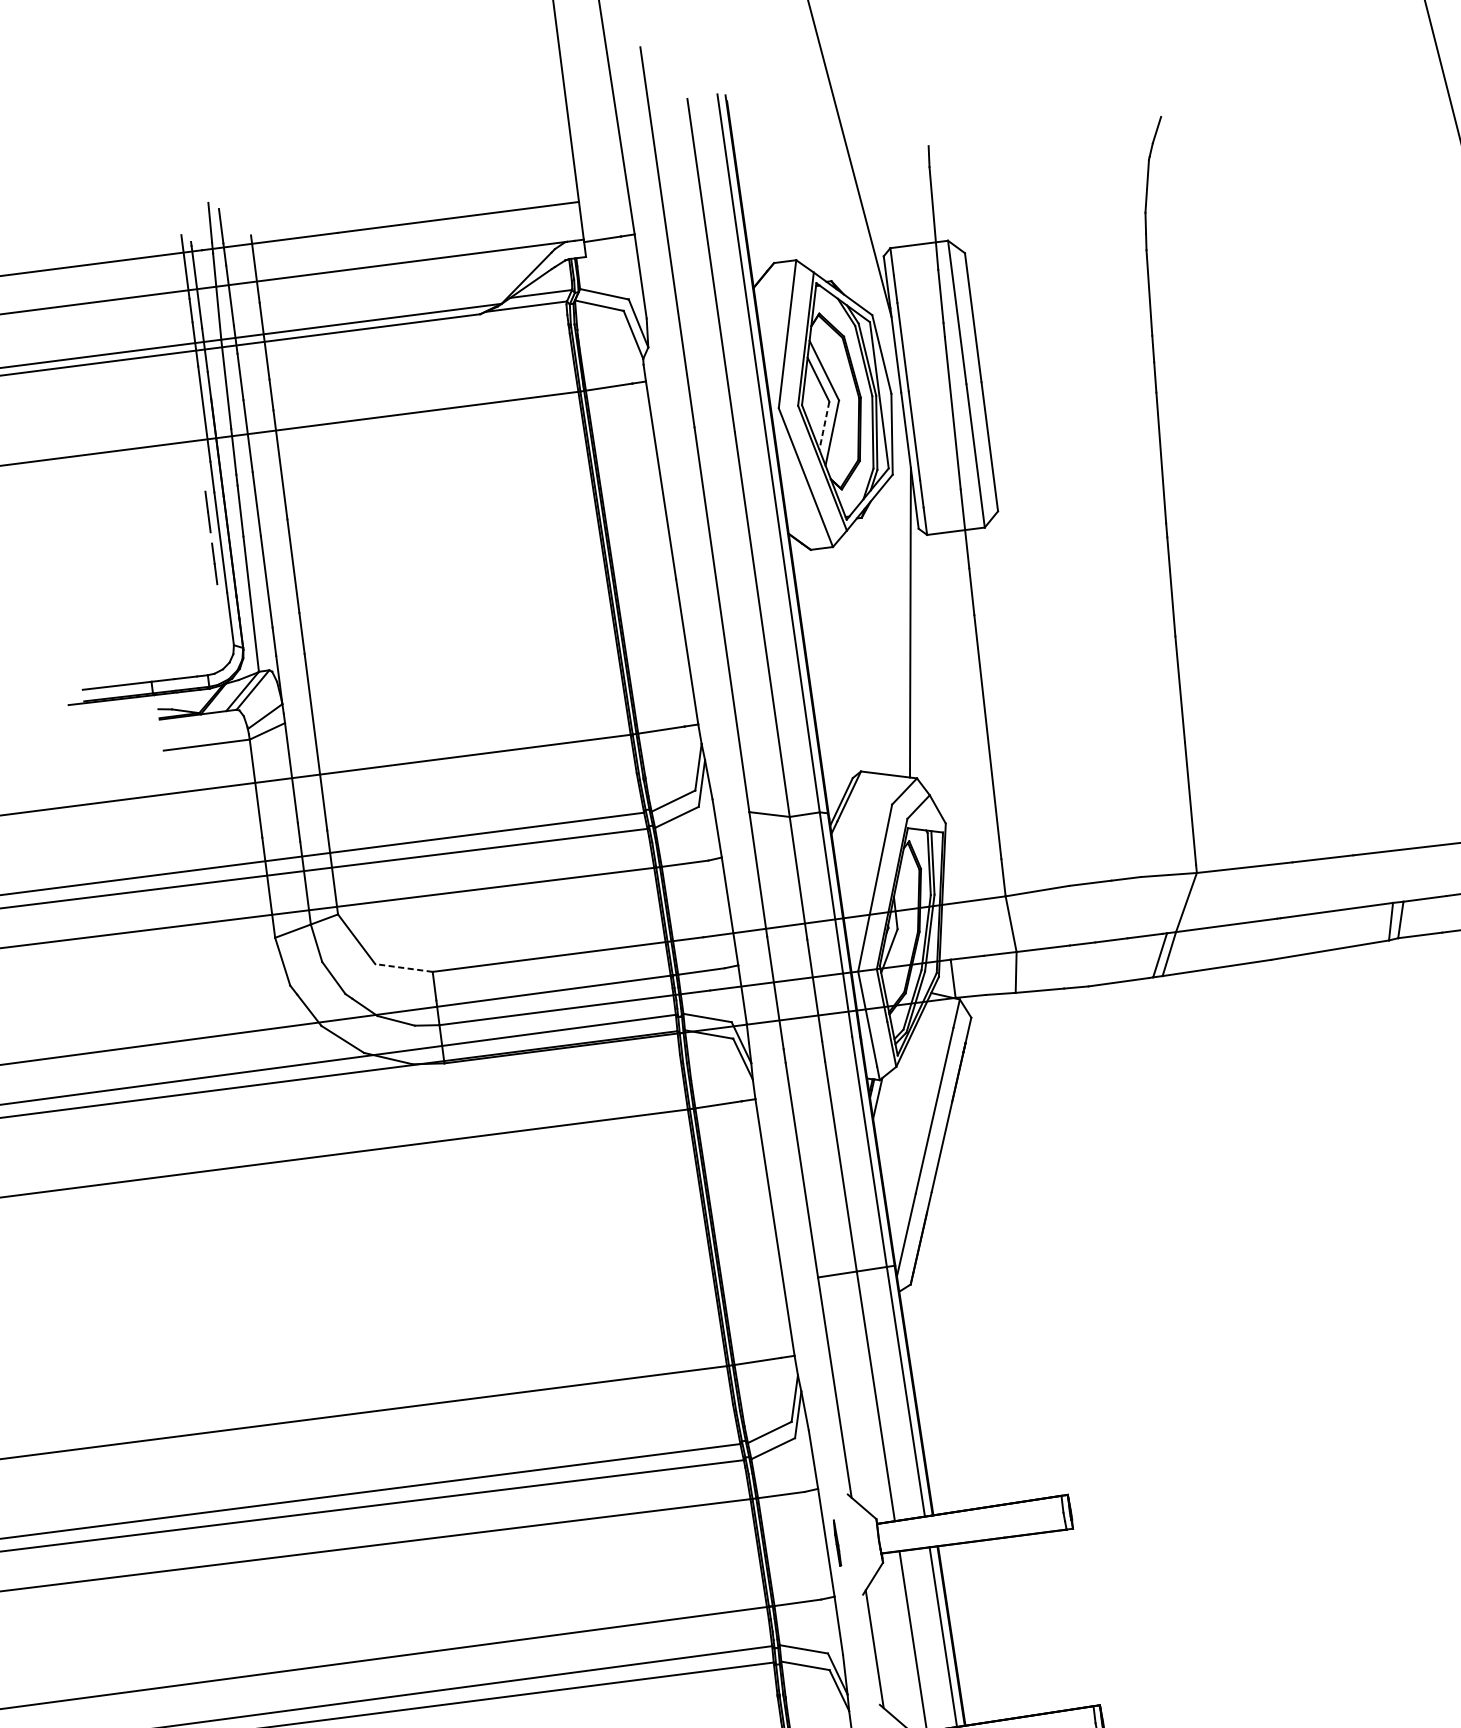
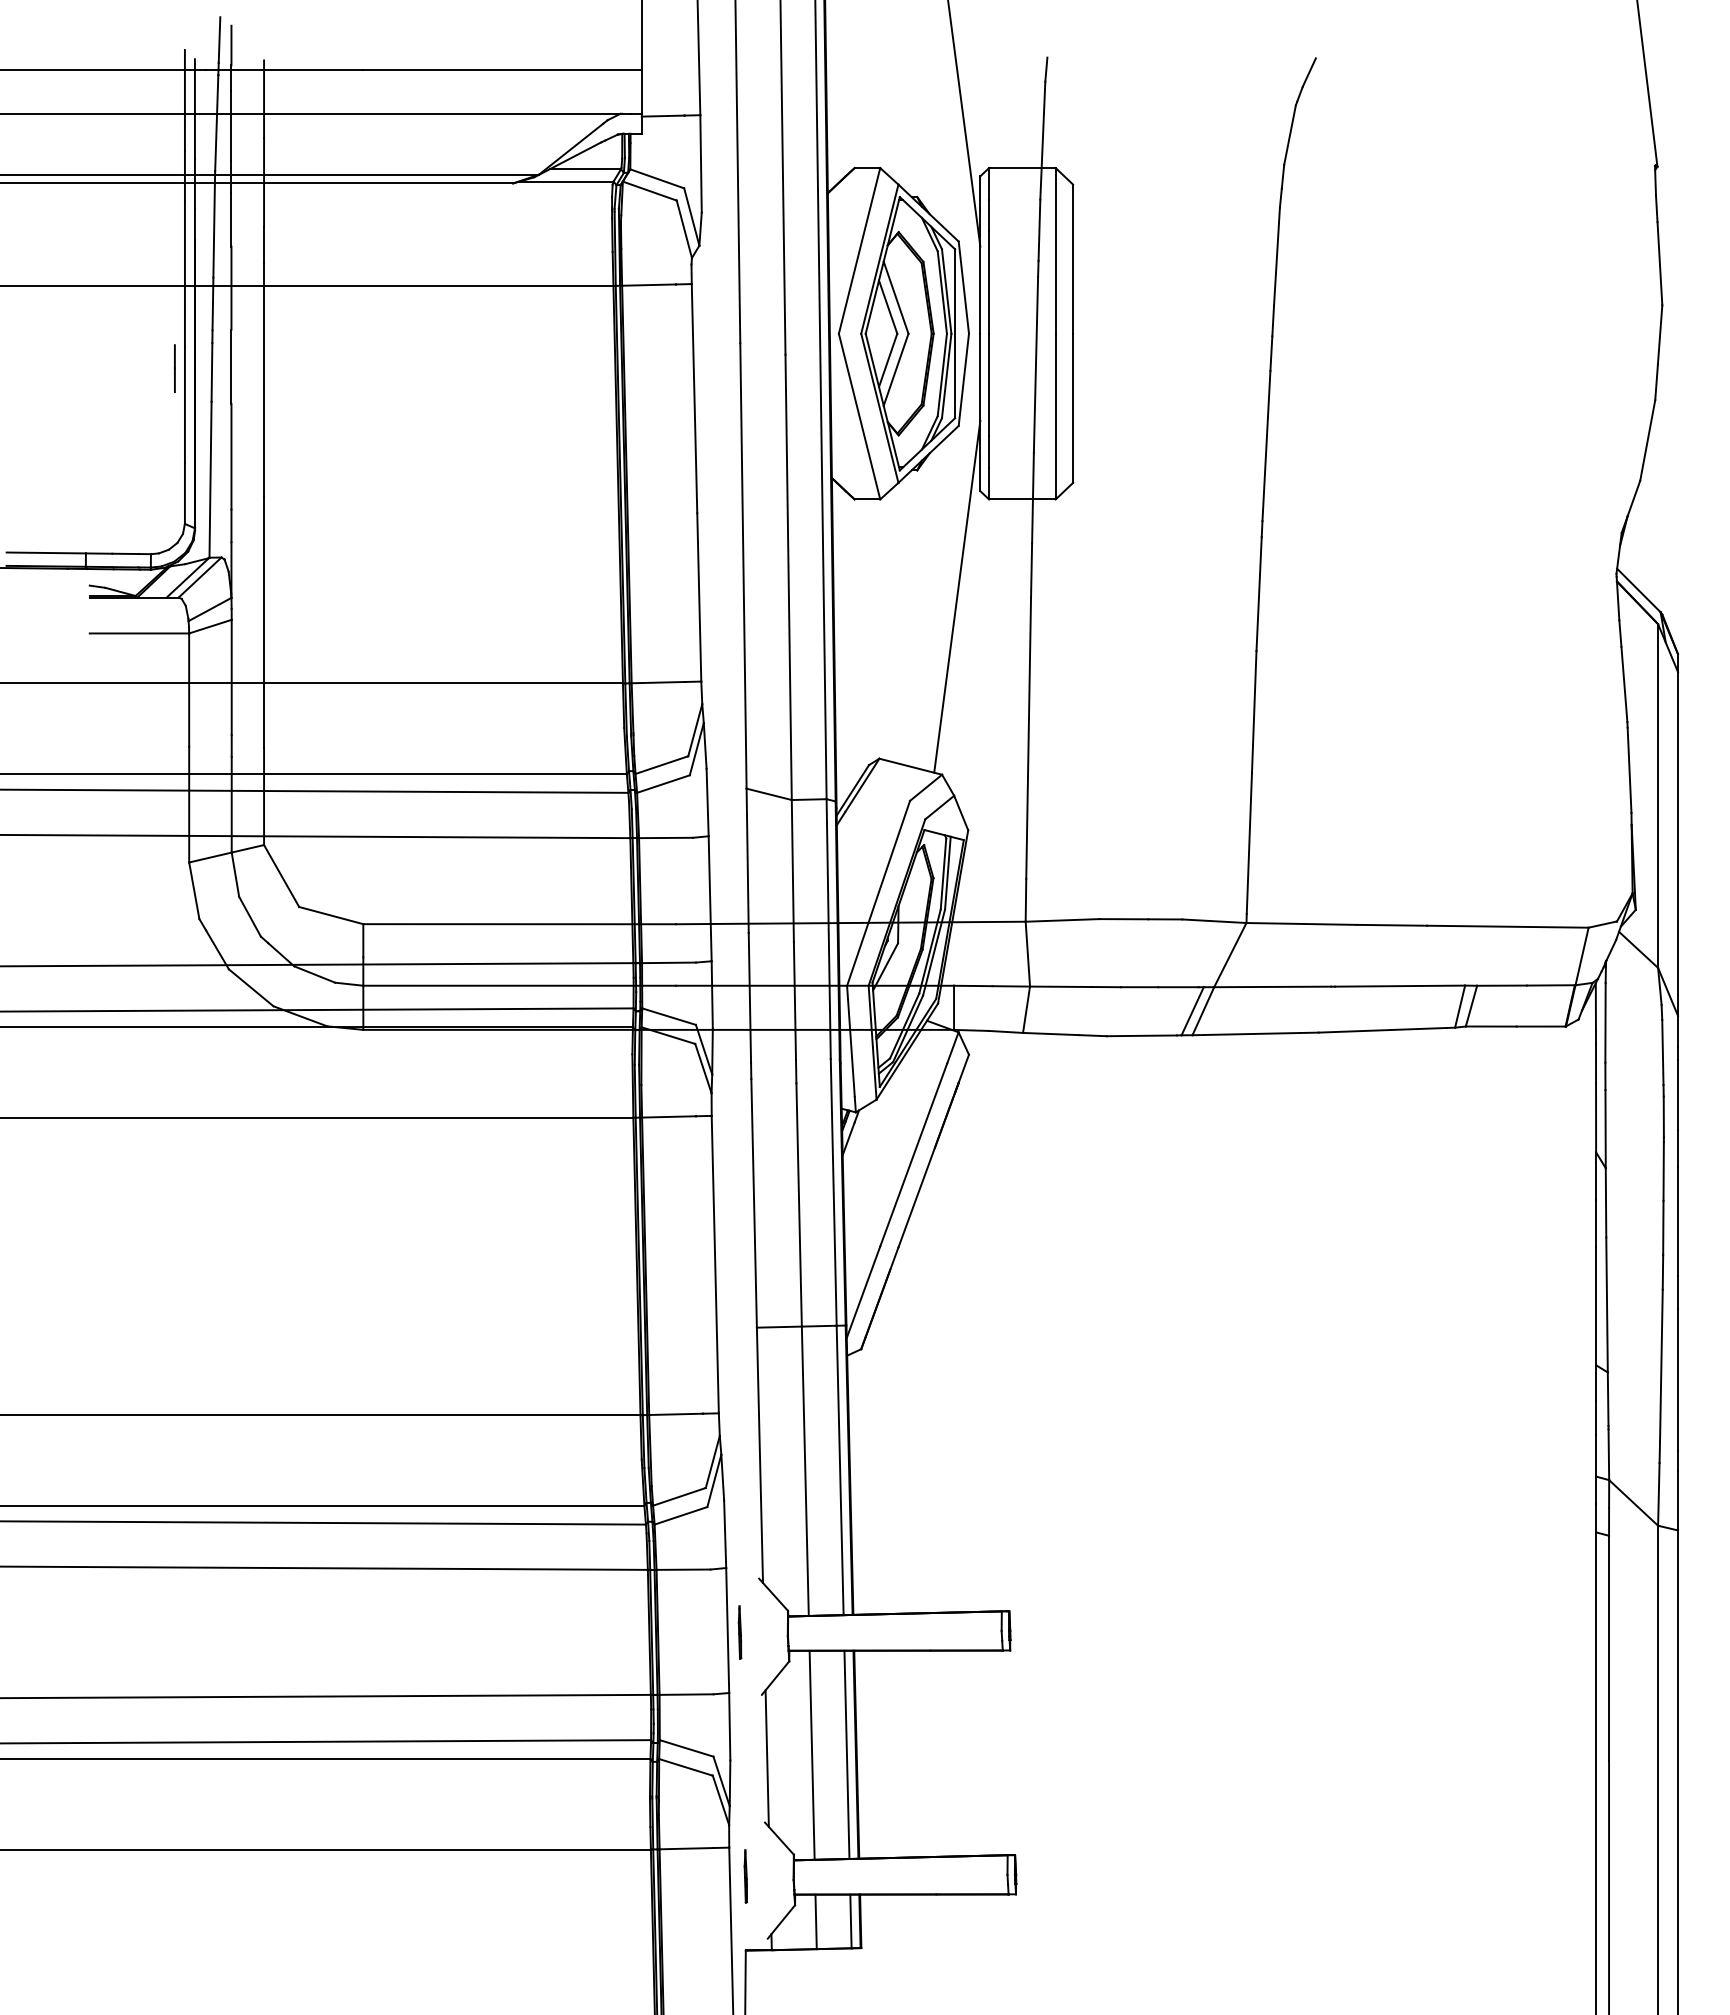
line: (824, 425) -> (888, 360), dashed -> solid
line: (214, 563) -> (174, 428), removed
line: (403, 968) -> (330, 915), dashed -> solid

